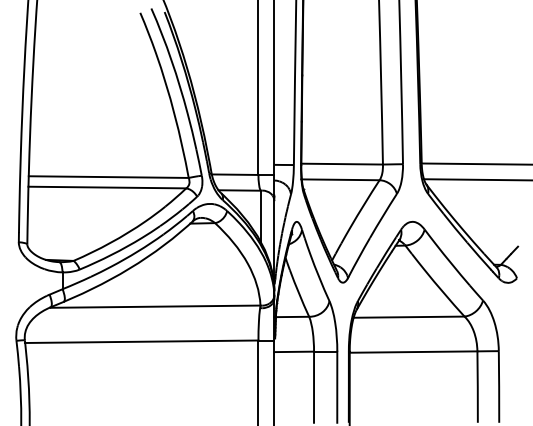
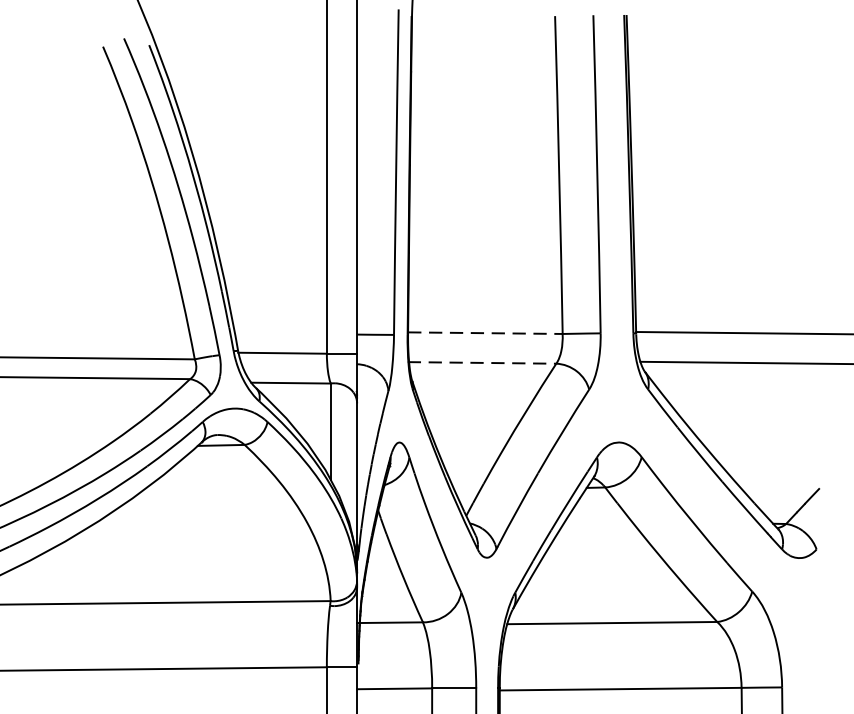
line: (342, 164) -> (486, 333), solid -> dashed
line: (340, 179) -> (482, 362), solid -> dashed

